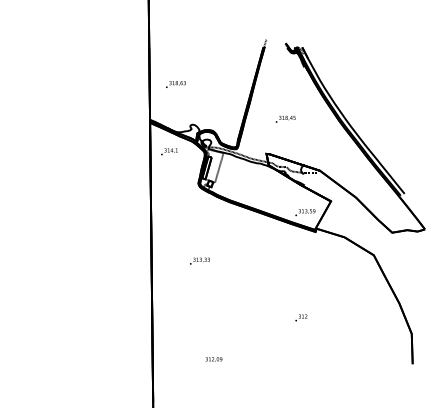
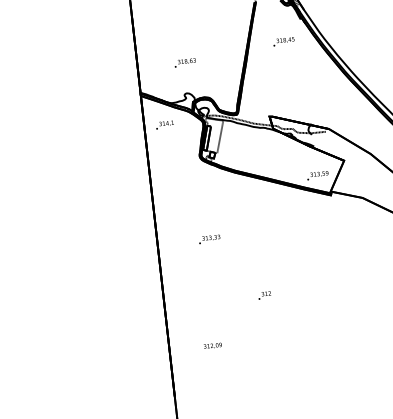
text: (175, 84) -> (184, 62), moved
text: (285, 118) -> (283, 40), moved
text: (301, 317) -> (264, 295), moved
text: (213, 359) -> (212, 346), moved

